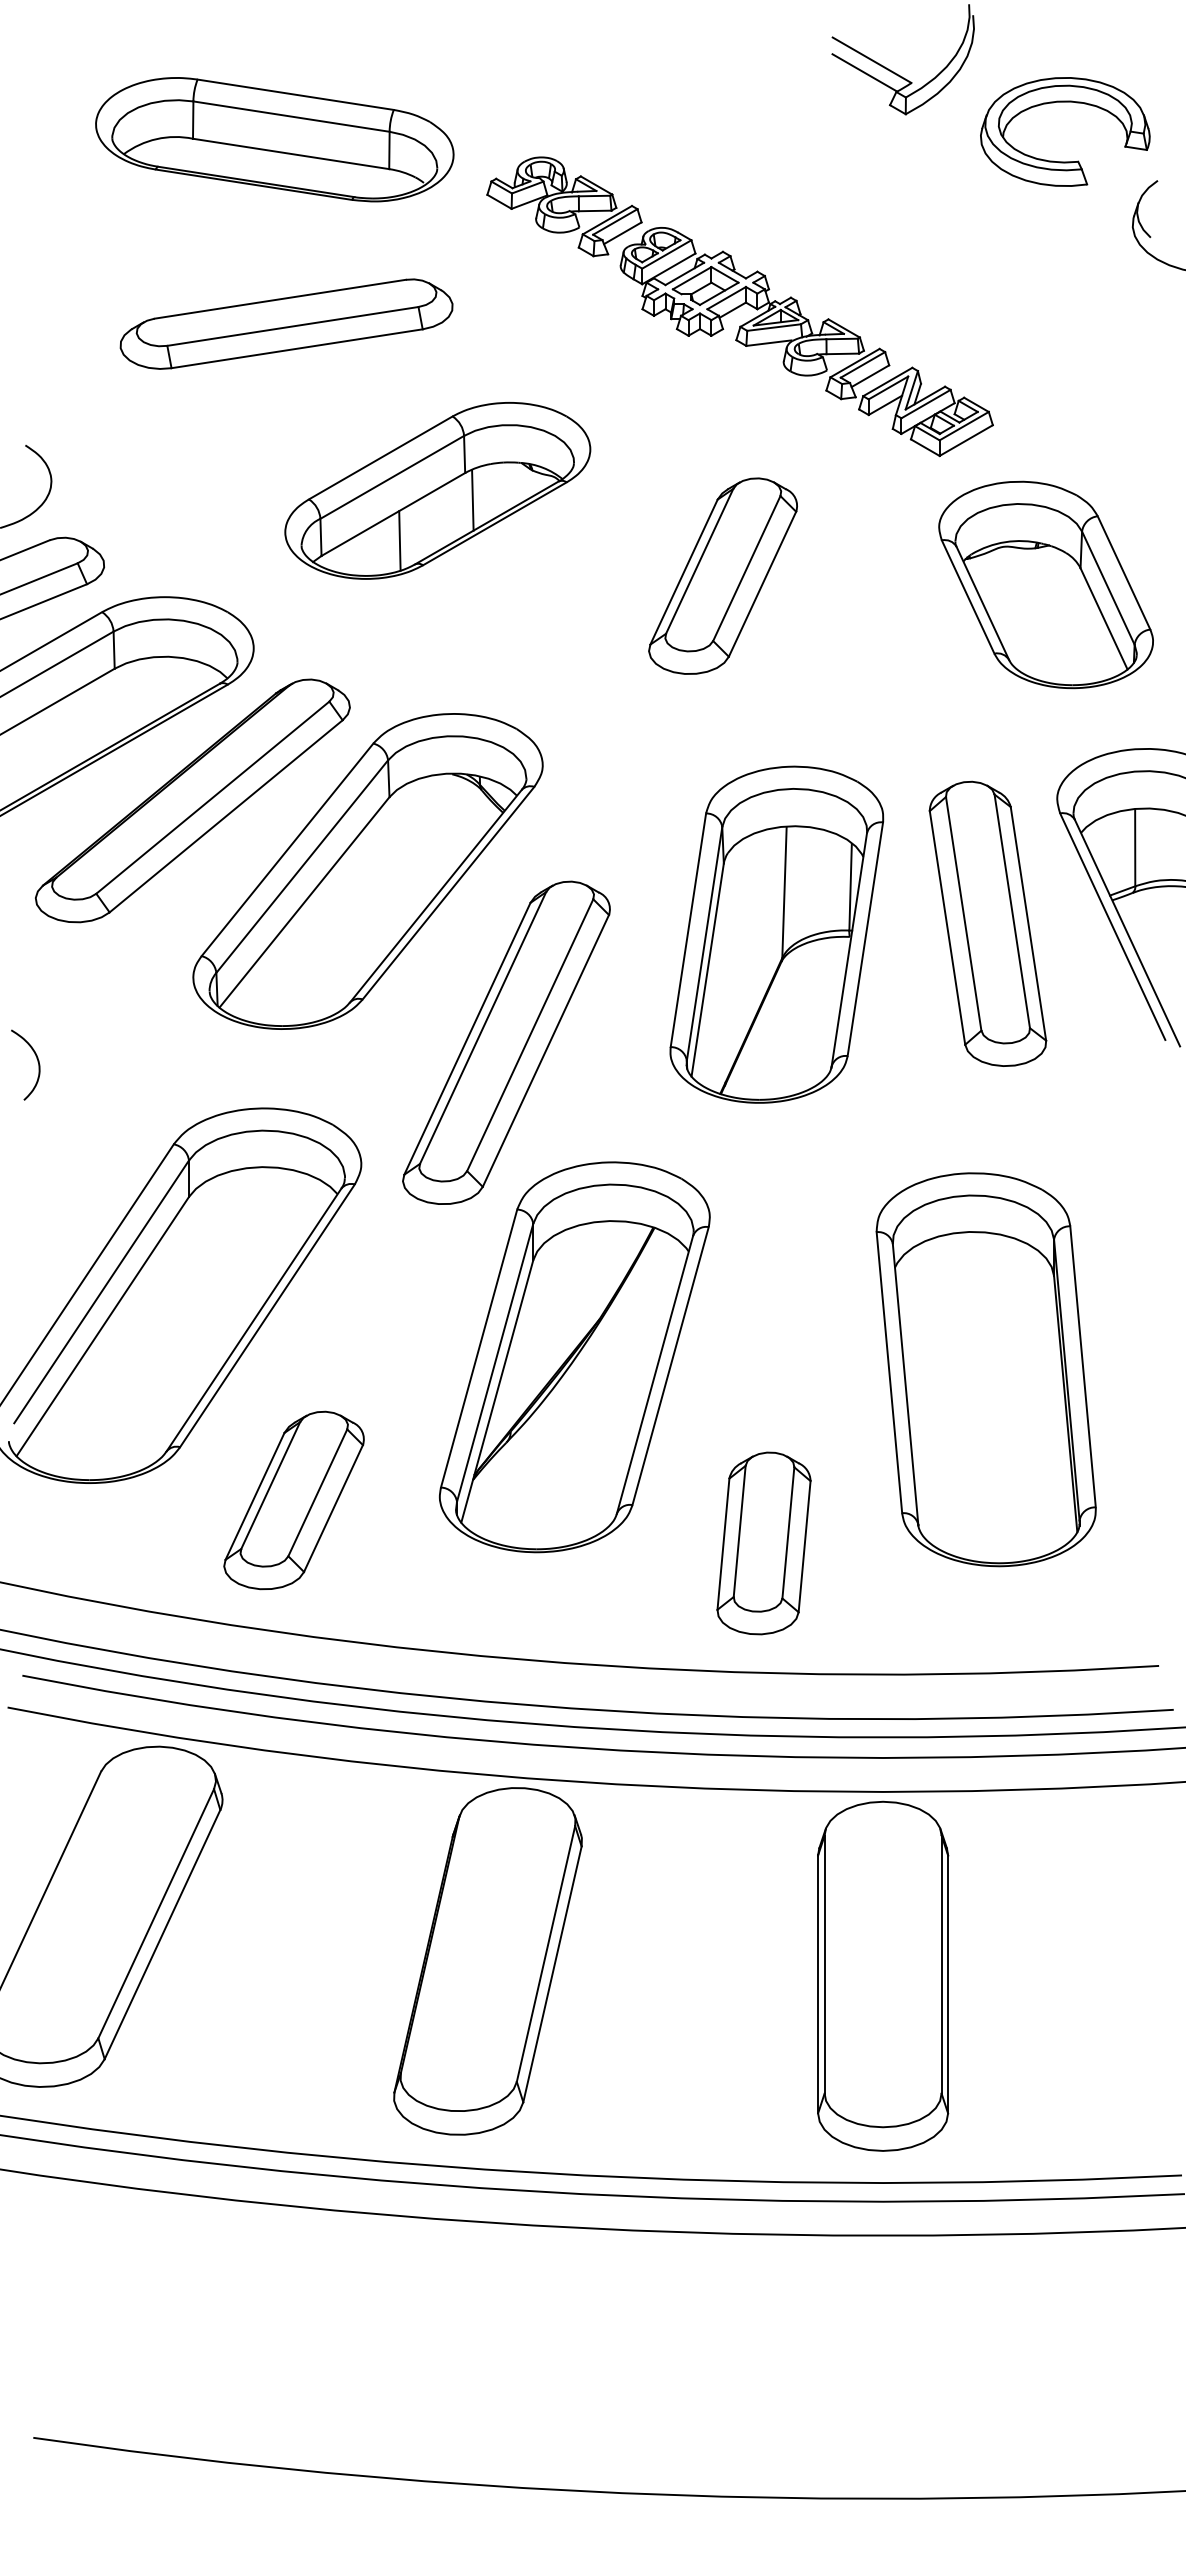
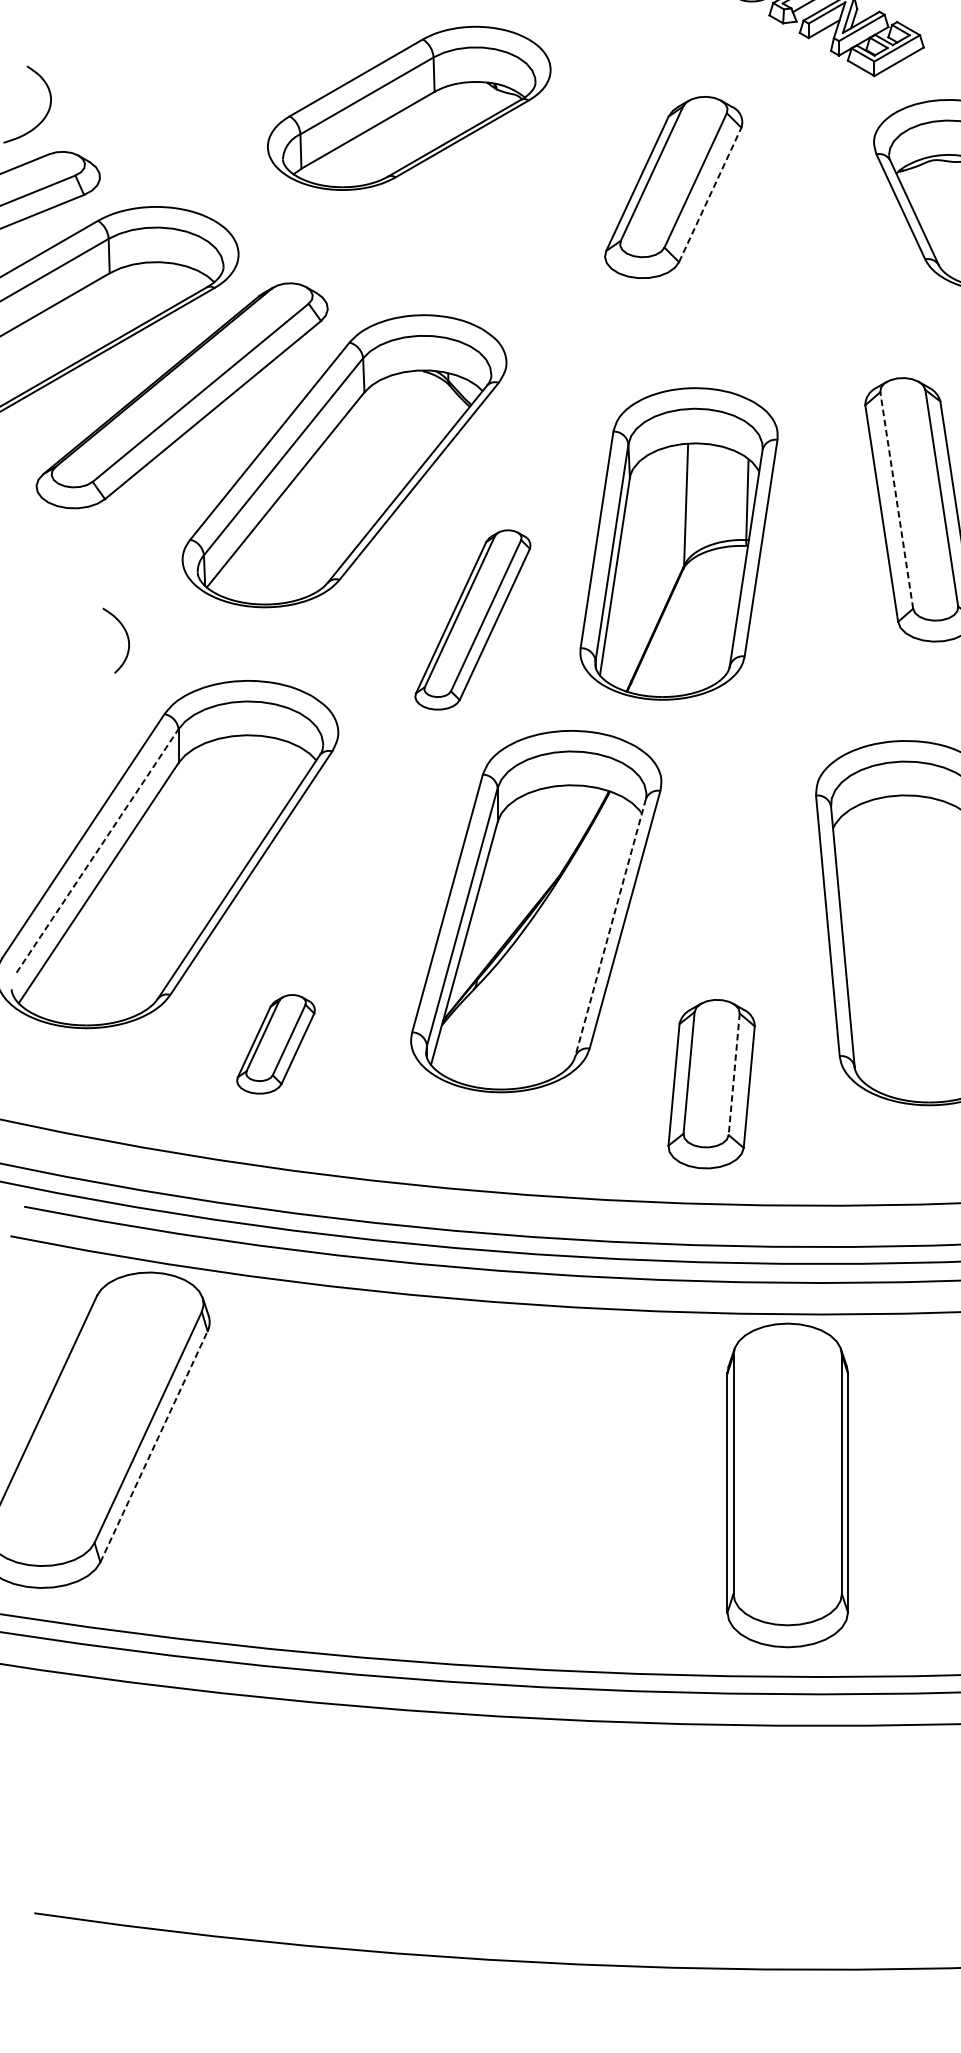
line: (472, 500) -> (441, 117), removed
line: (399, 540) -> (373, 154), removed
line: (762, 584) -> (710, 195), solid -> dashed
line: (963, 913) -> (896, 500), solid -> dashed
part: (776, 934) -> (678, 543), moved
part: (506, 1042) -> (472, 619), size x0.6
curve: (37, 1062) -> (127, 638), moved
line: (101, 1291) -> (97, 850), solid -> dashed
line: (654, 1375) -> (610, 928), solid -> dashed
part: (293, 1500) -> (275, 1044), size x0.6
line: (788, 1532) -> (734, 1073), solid -> dashed
line: (162, 1934) -> (154, 1446), solid -> dashed
part: (487, 1961) -> (455, 1471), removed
part: (883, 1975) -> (788, 1484), moved

